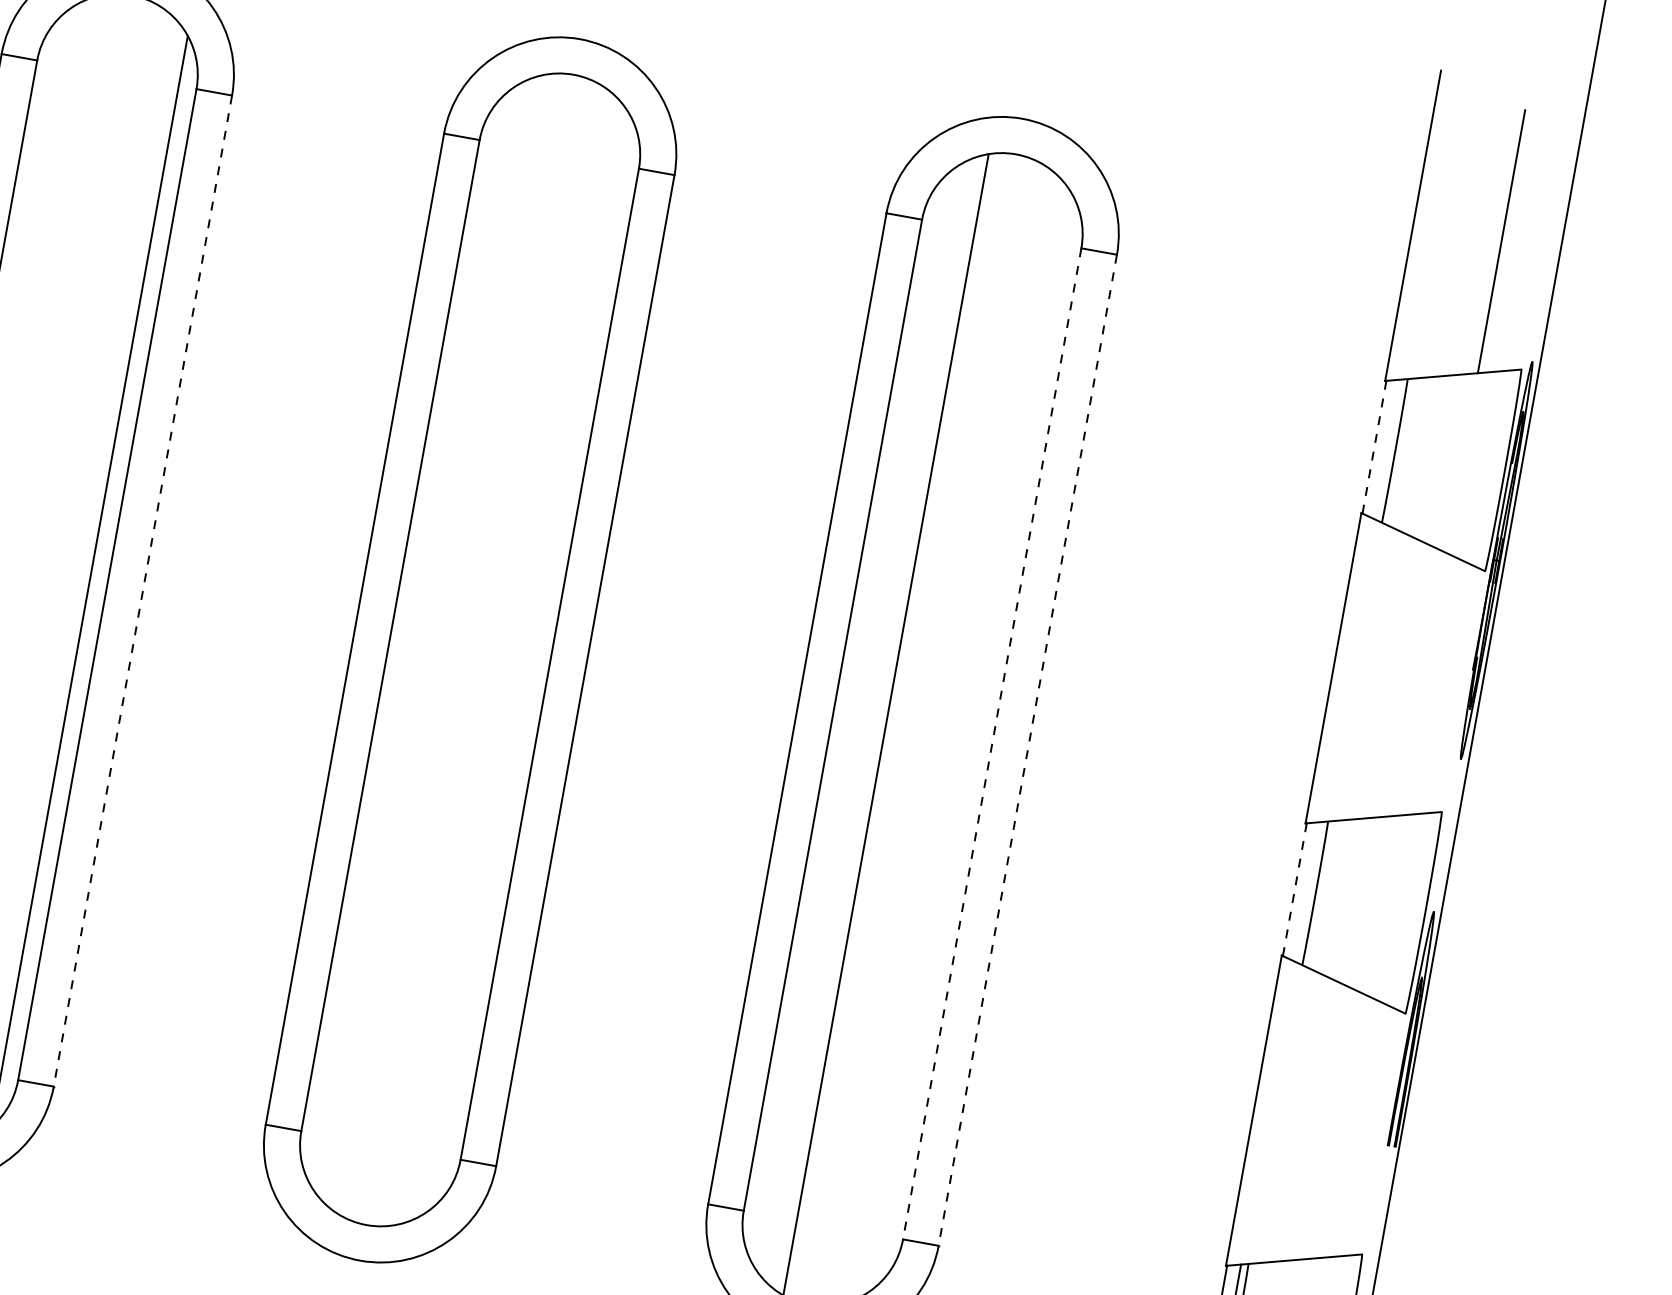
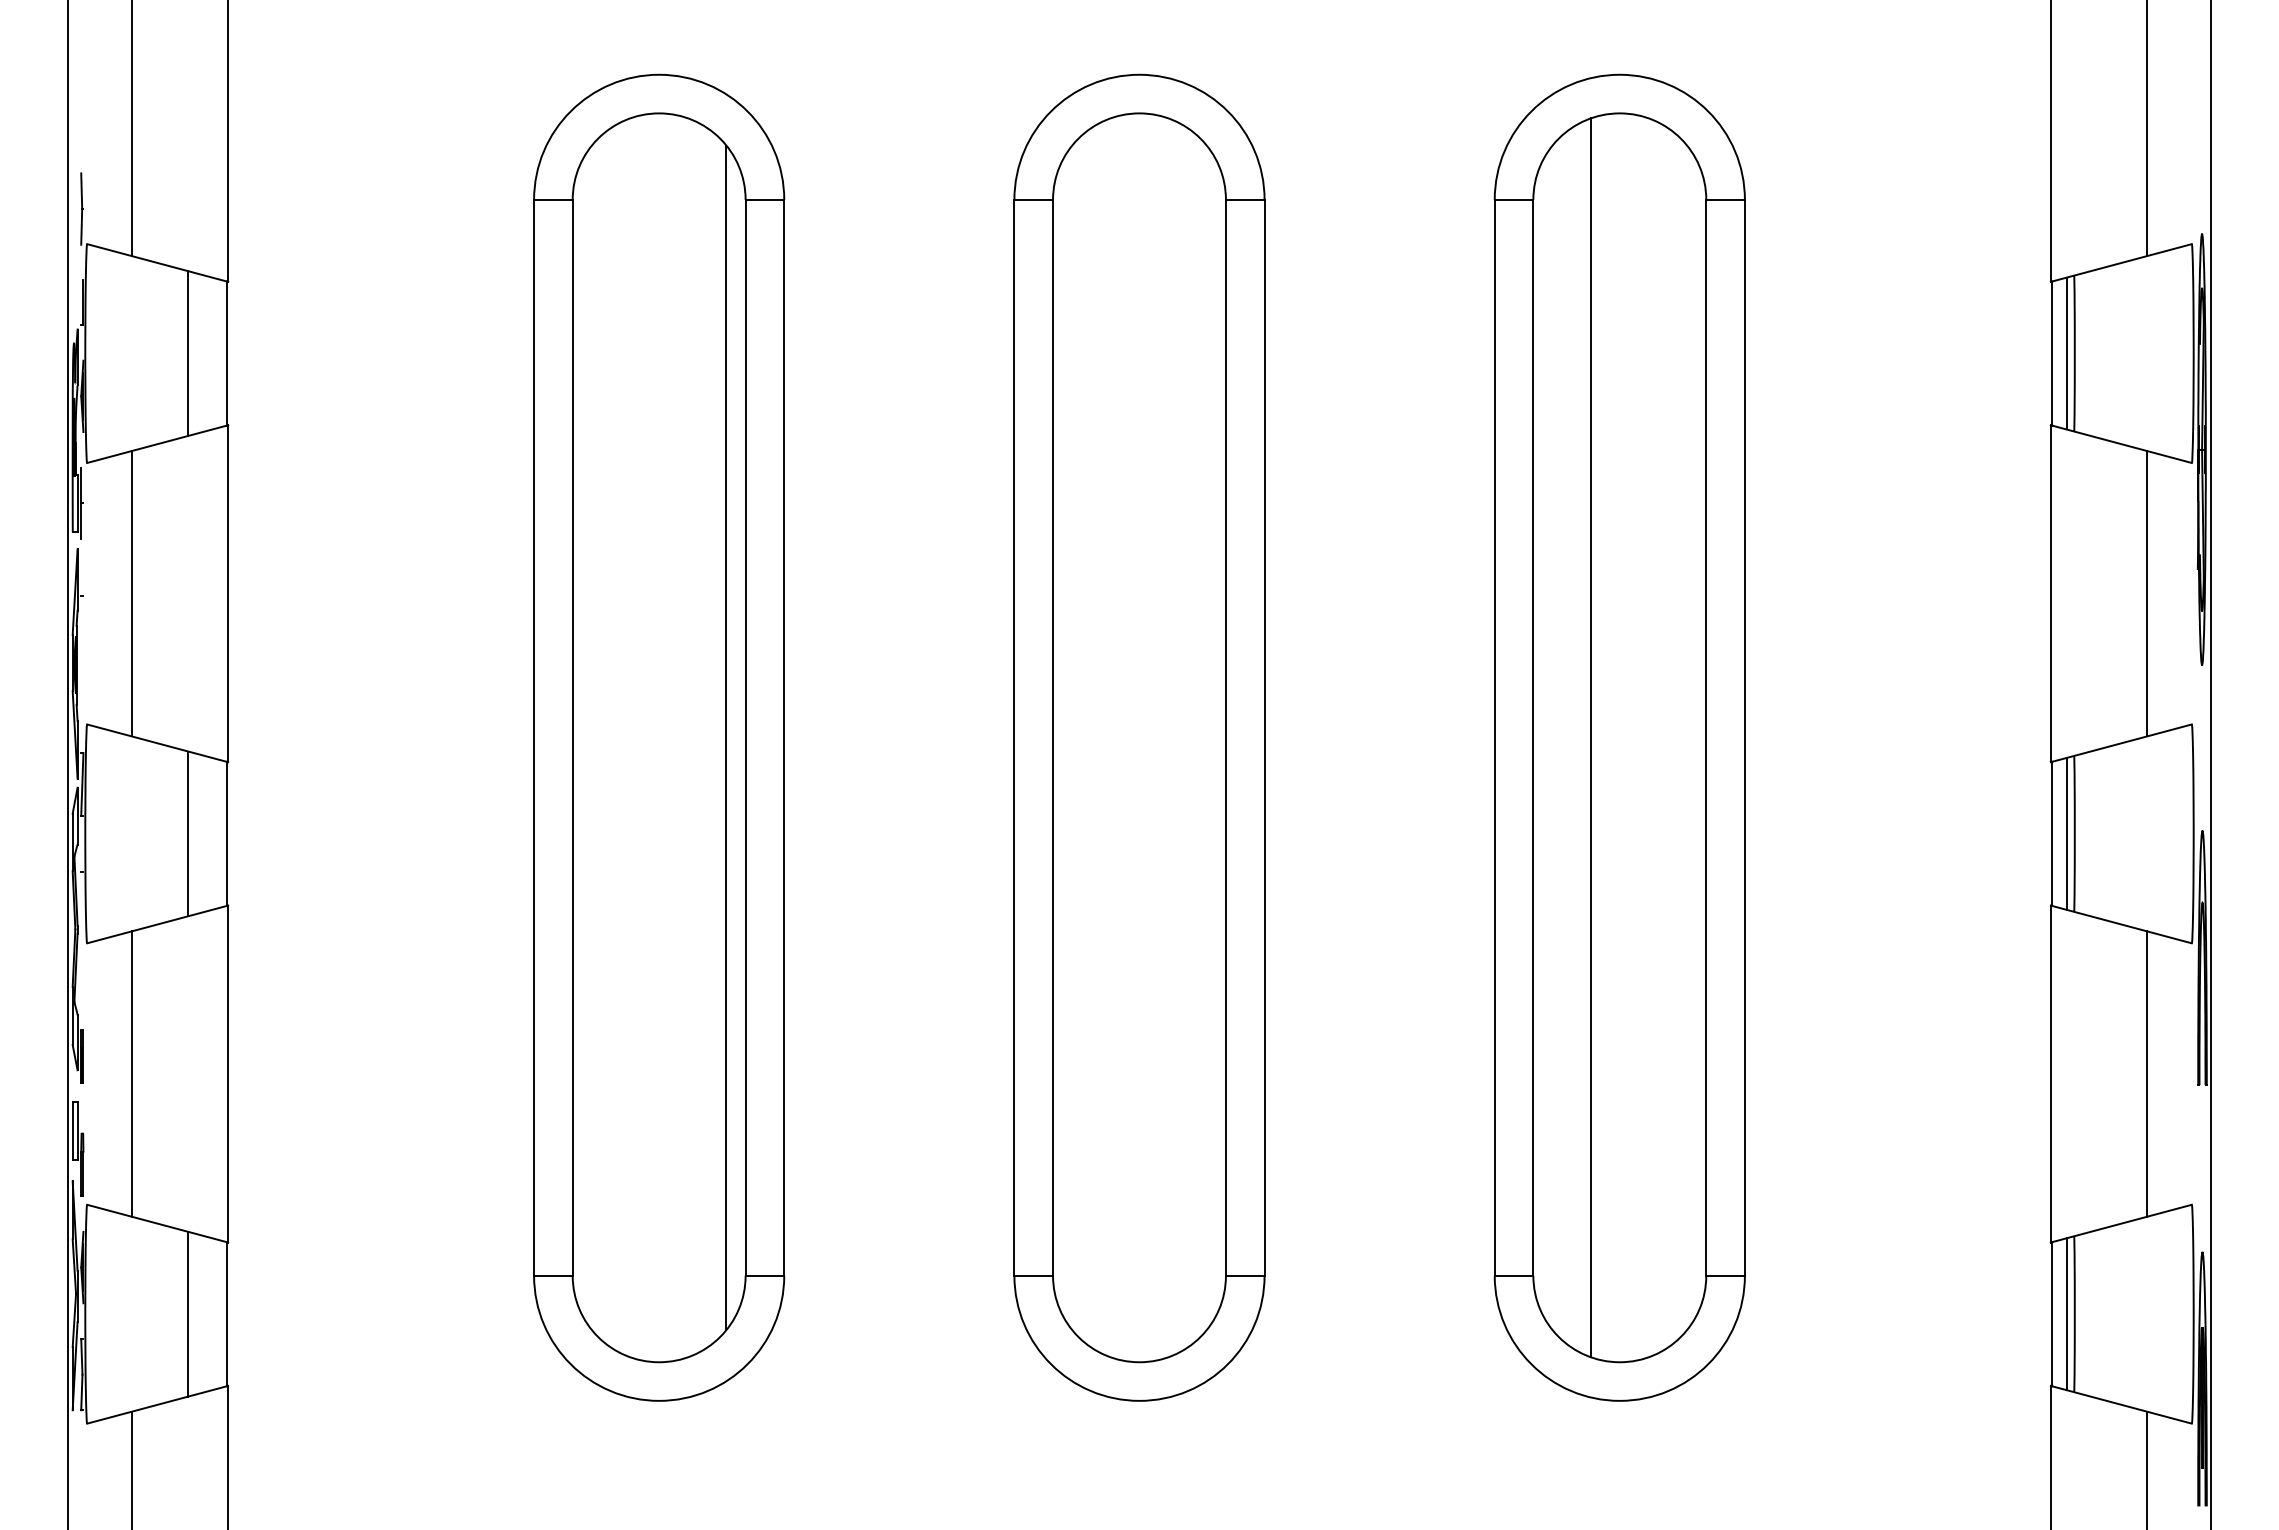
line: (1374, 447) -> (2052, 353), dashed -> solid
line: (1387, 449) -> (2066, 353), added
line: (143, 590) -> (784, 737), dashed -> solid
line: (1421, 683) -> (2146, 593), added
line: (992, 743) -> (1706, 737), dashed -> solid
line: (1027, 749) -> (1744, 737), dashed -> solid
line: (1295, 889) -> (2052, 833), dashed -> solid
line: (1308, 891) -> (2066, 833), added
line: (1342, 1126) -> (2146, 1073), added

